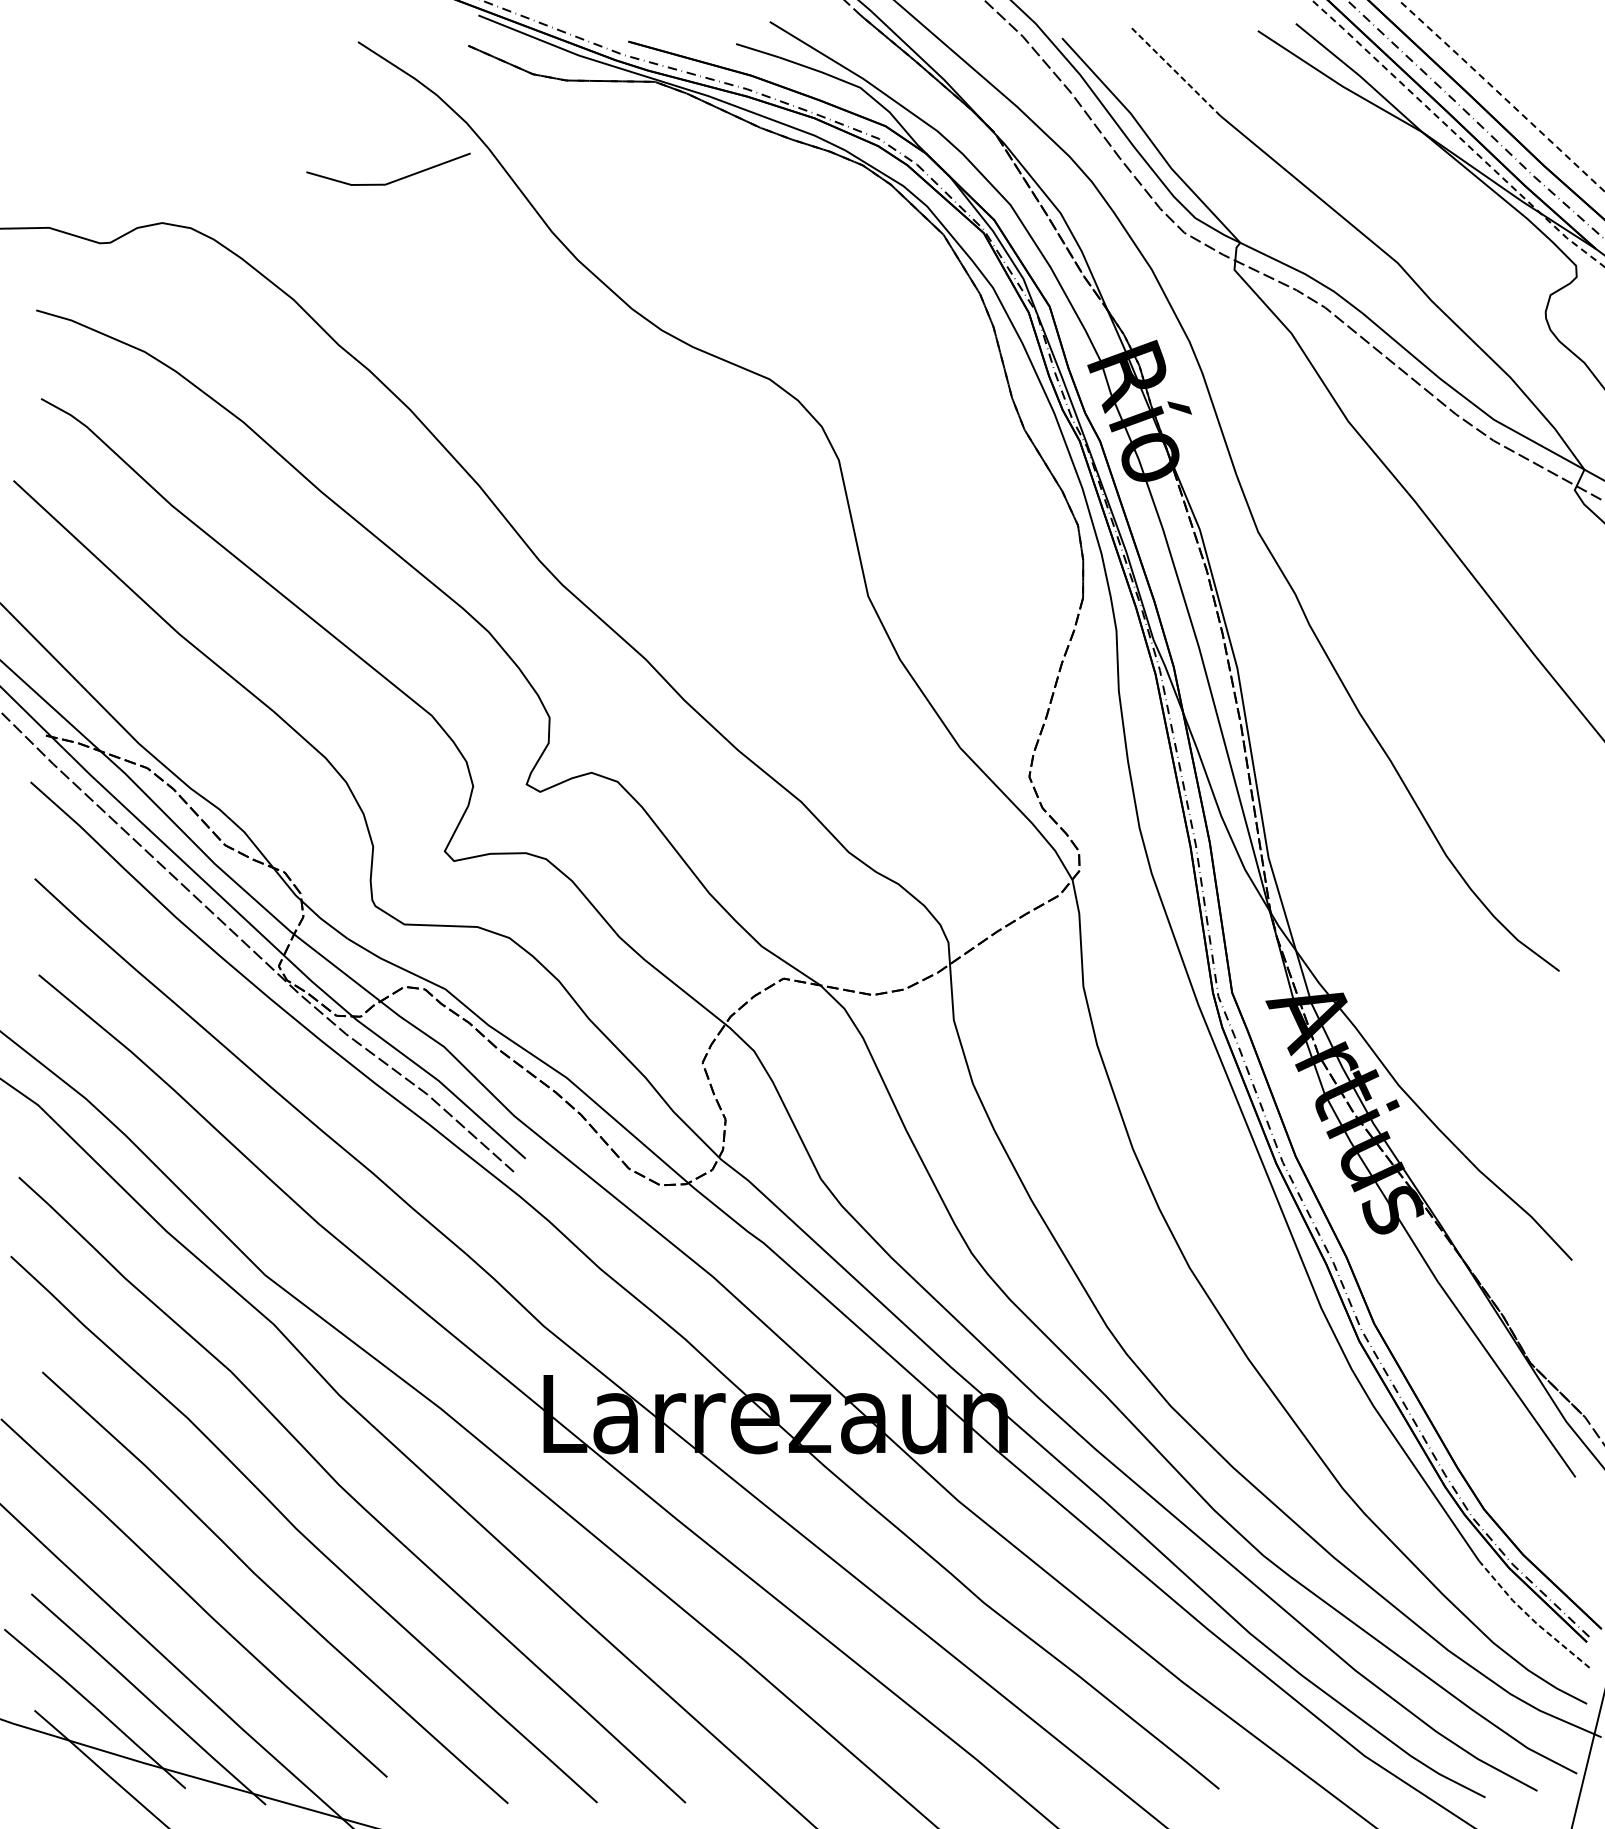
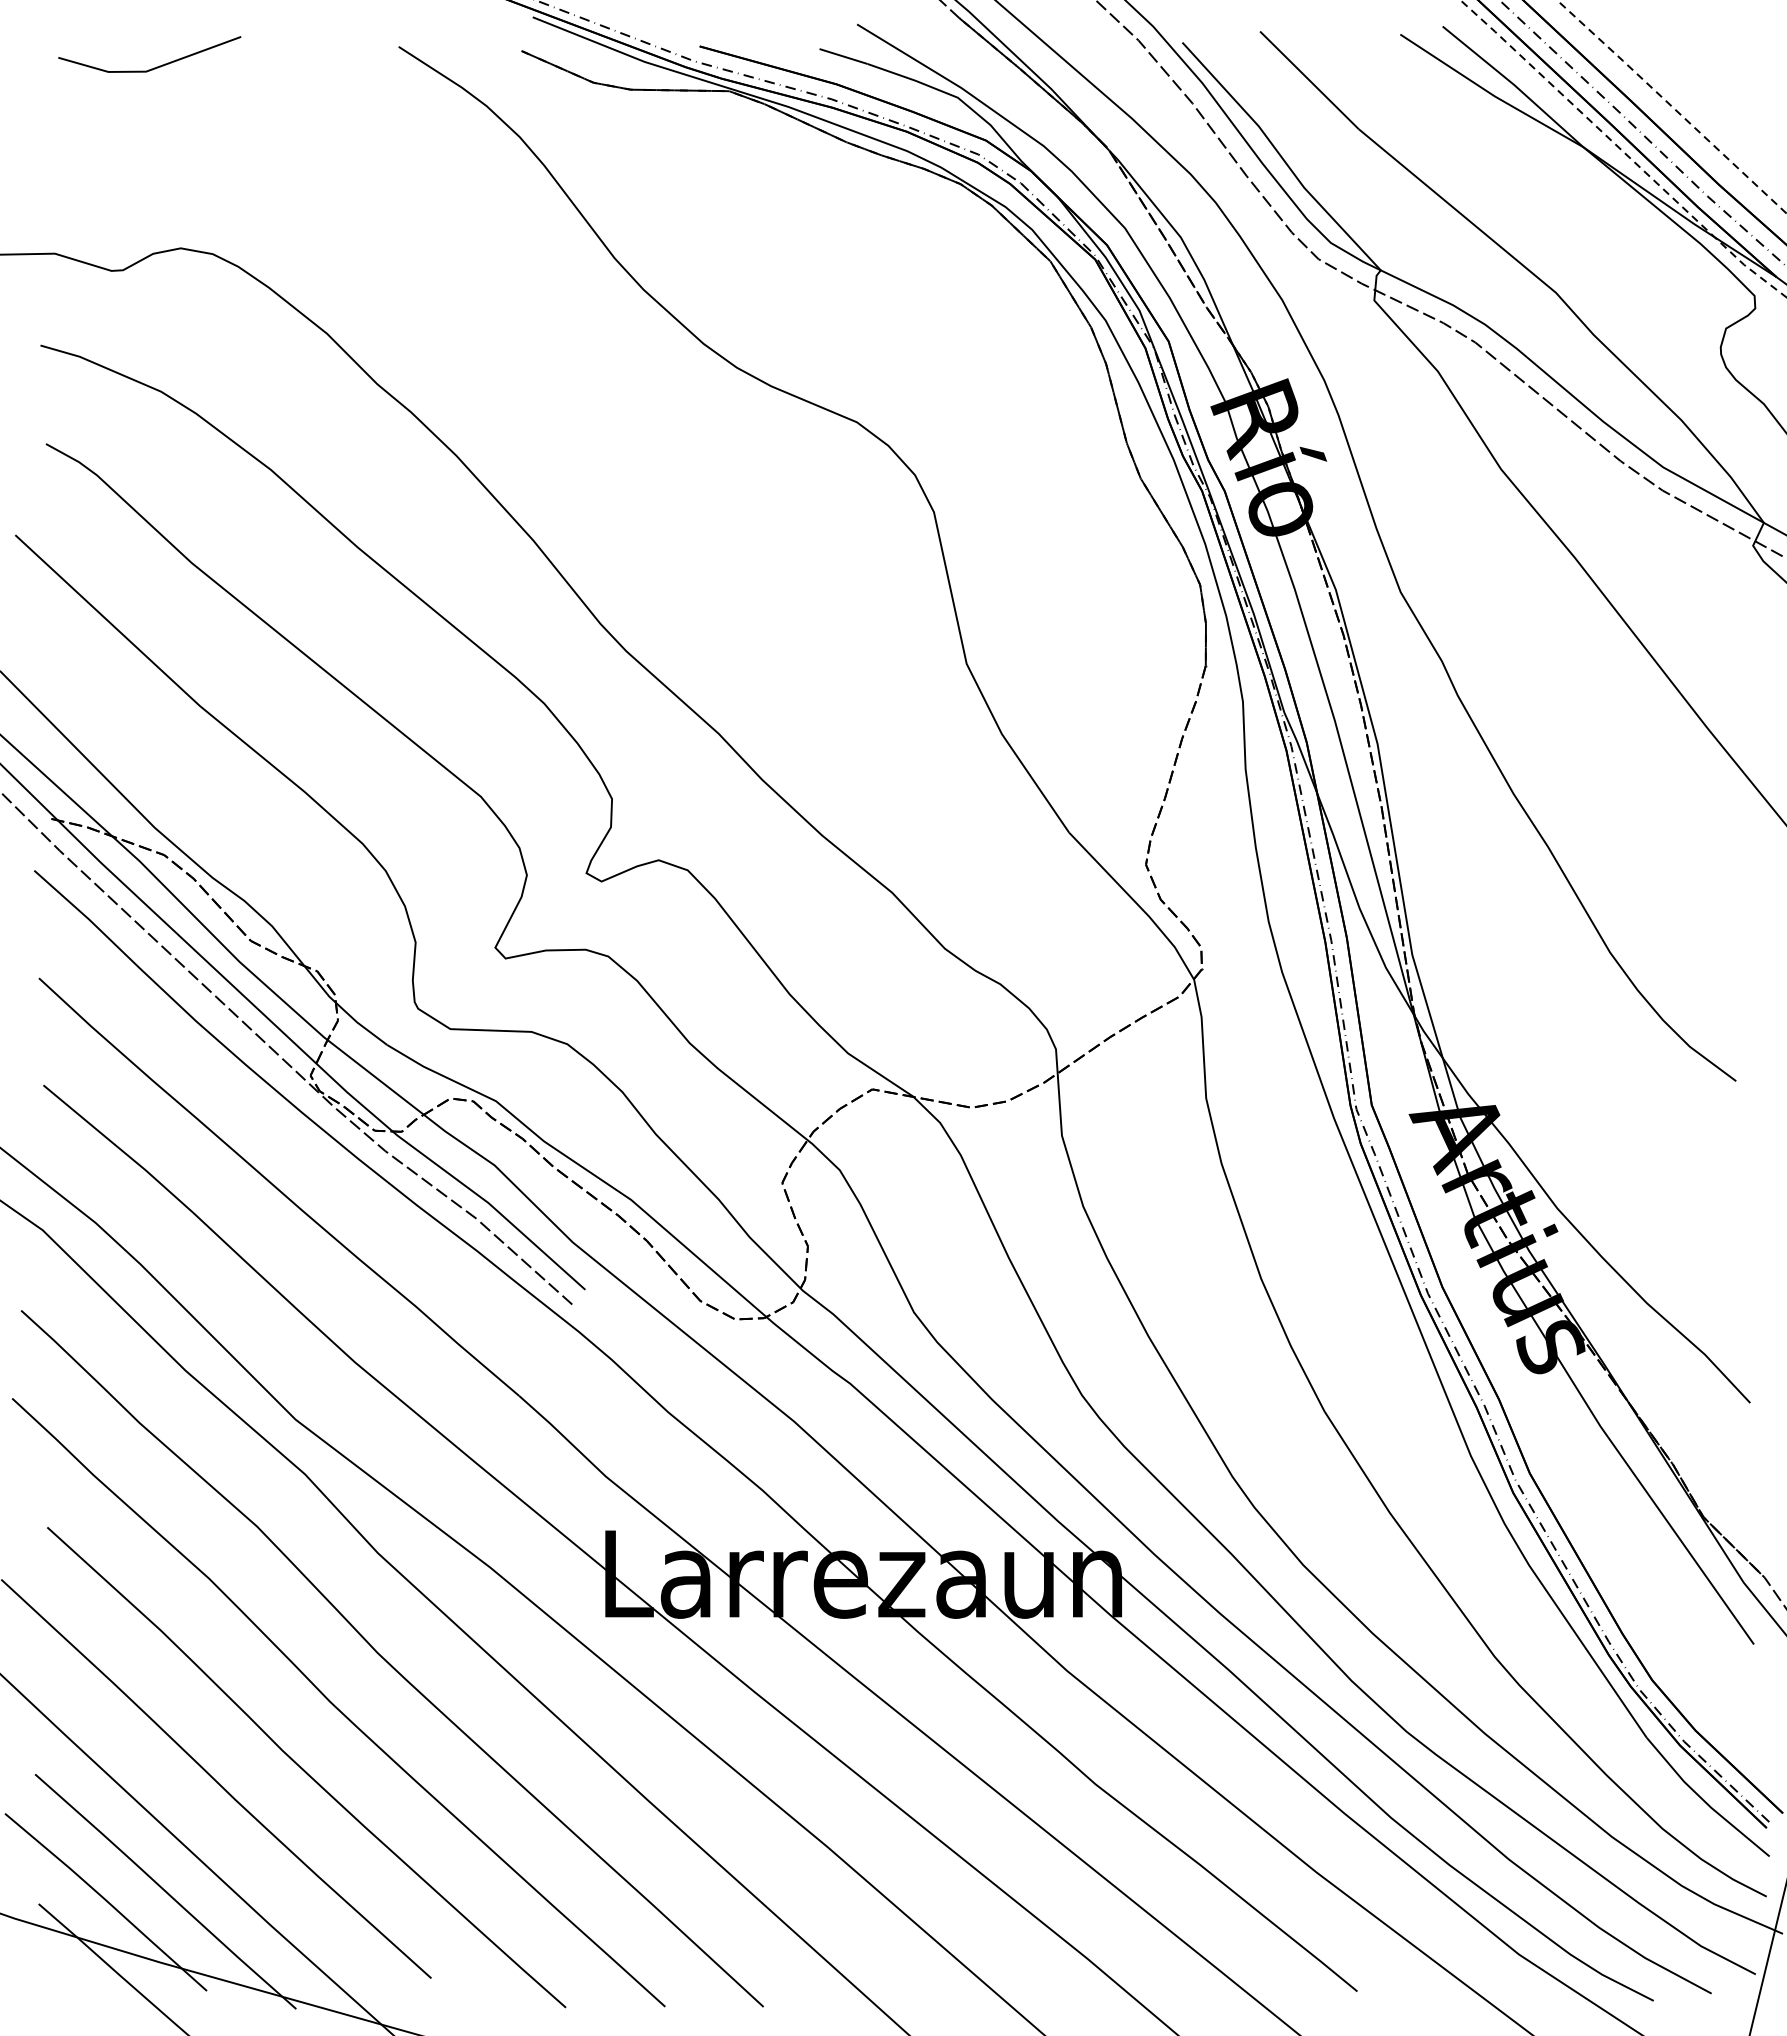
line: (1176, 72) -> (1309, 80), dashed -> solid
line: (394, 180) -> (156, 66), moved
line: (1531, 1617) -> (1704, 1800), dashed -> solid

